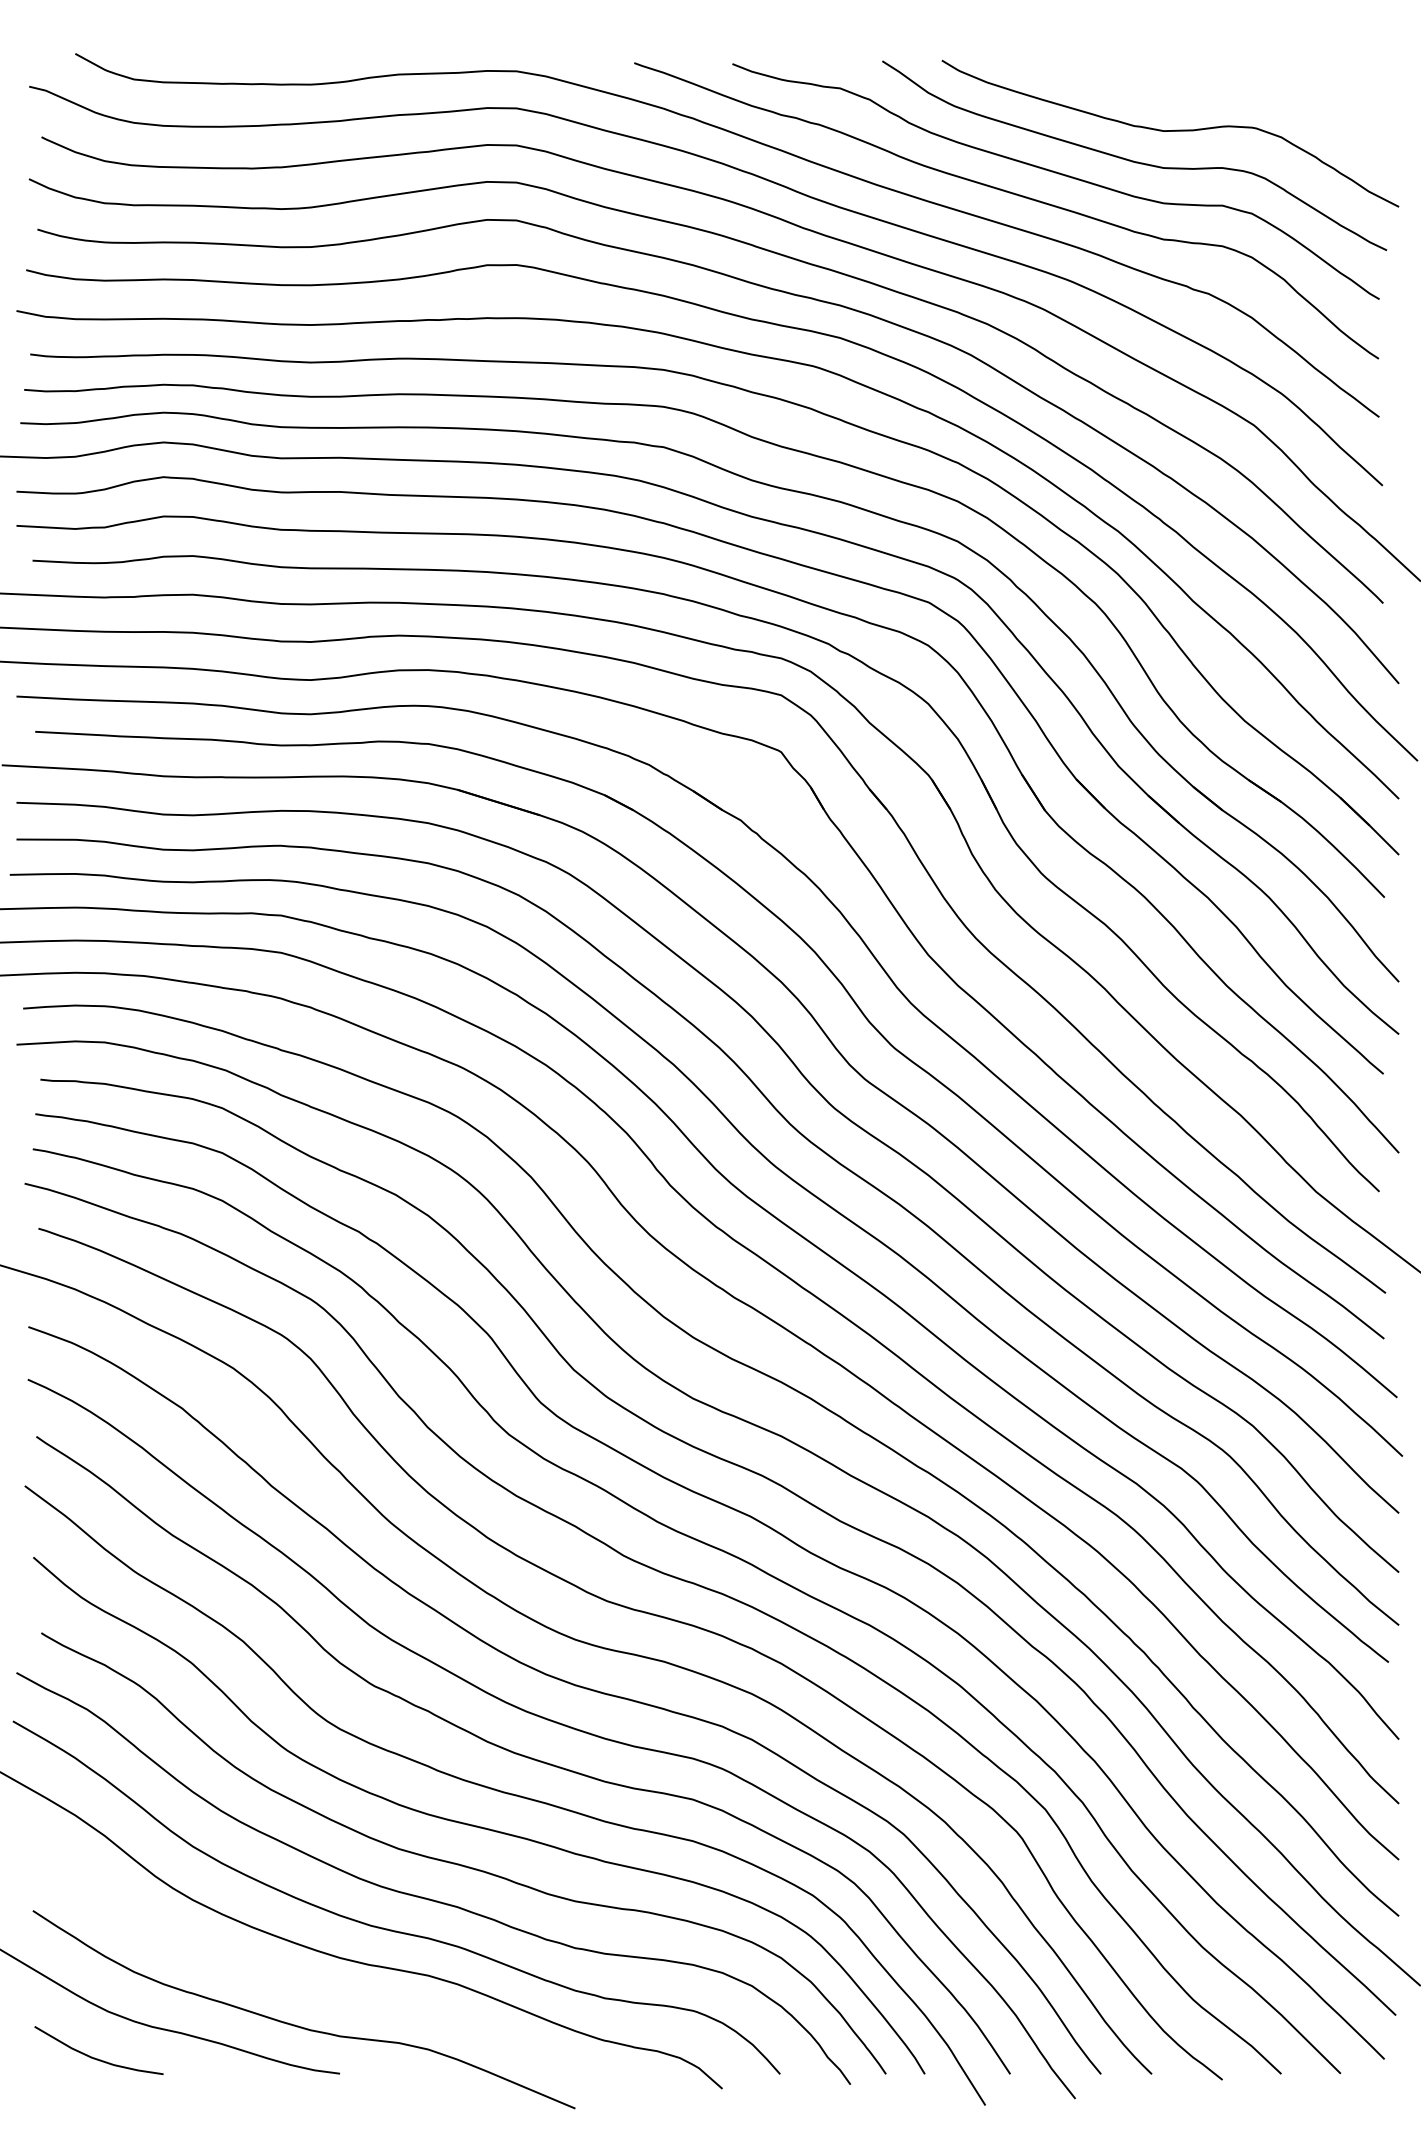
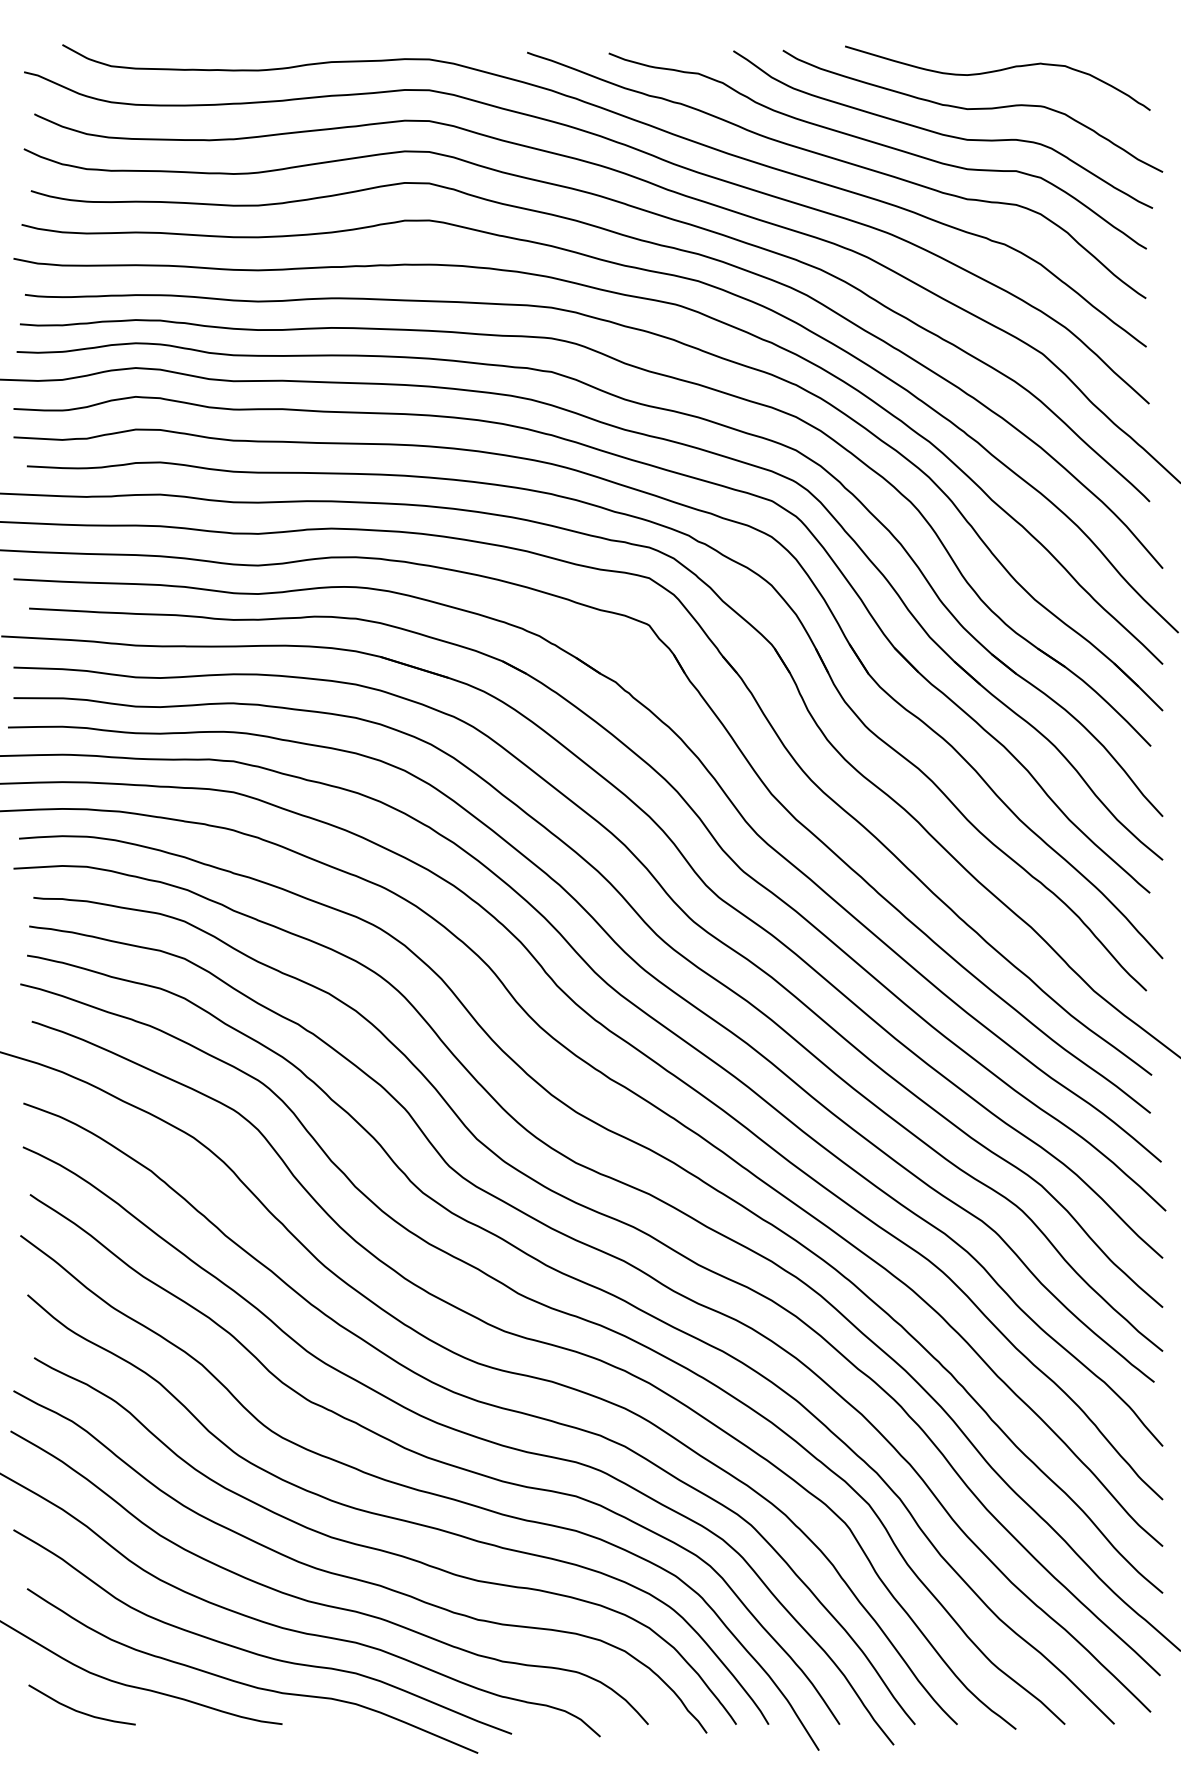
curve: (1198, 86) -> (996, 72), added
curve: (306, 1987) -> (254, 1652), added

